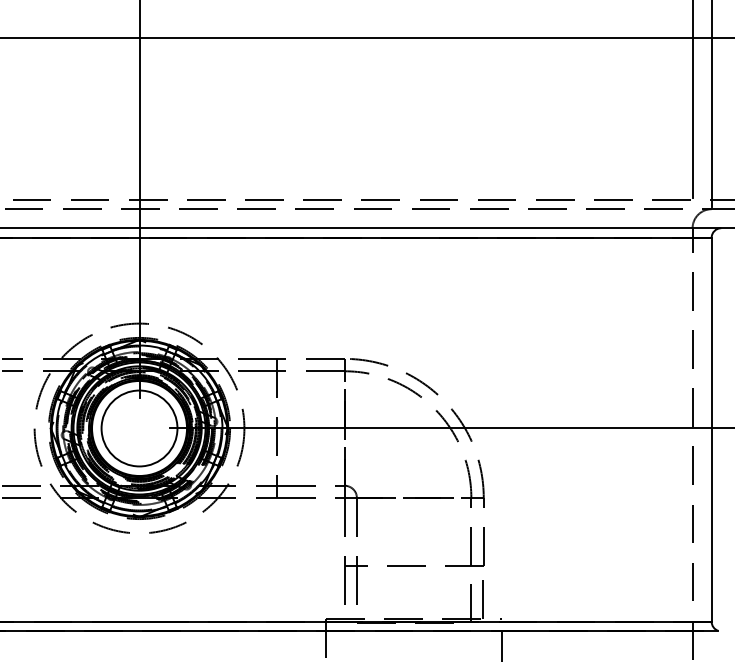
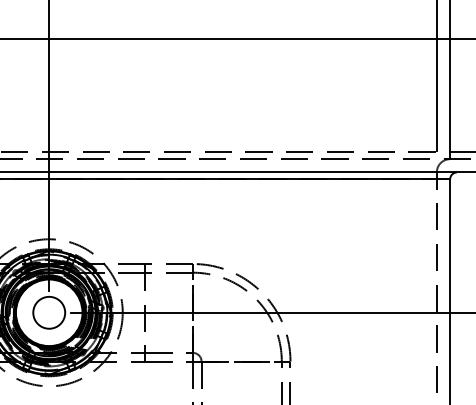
circle: (139, 428) -> (49, 312), size x0.6

